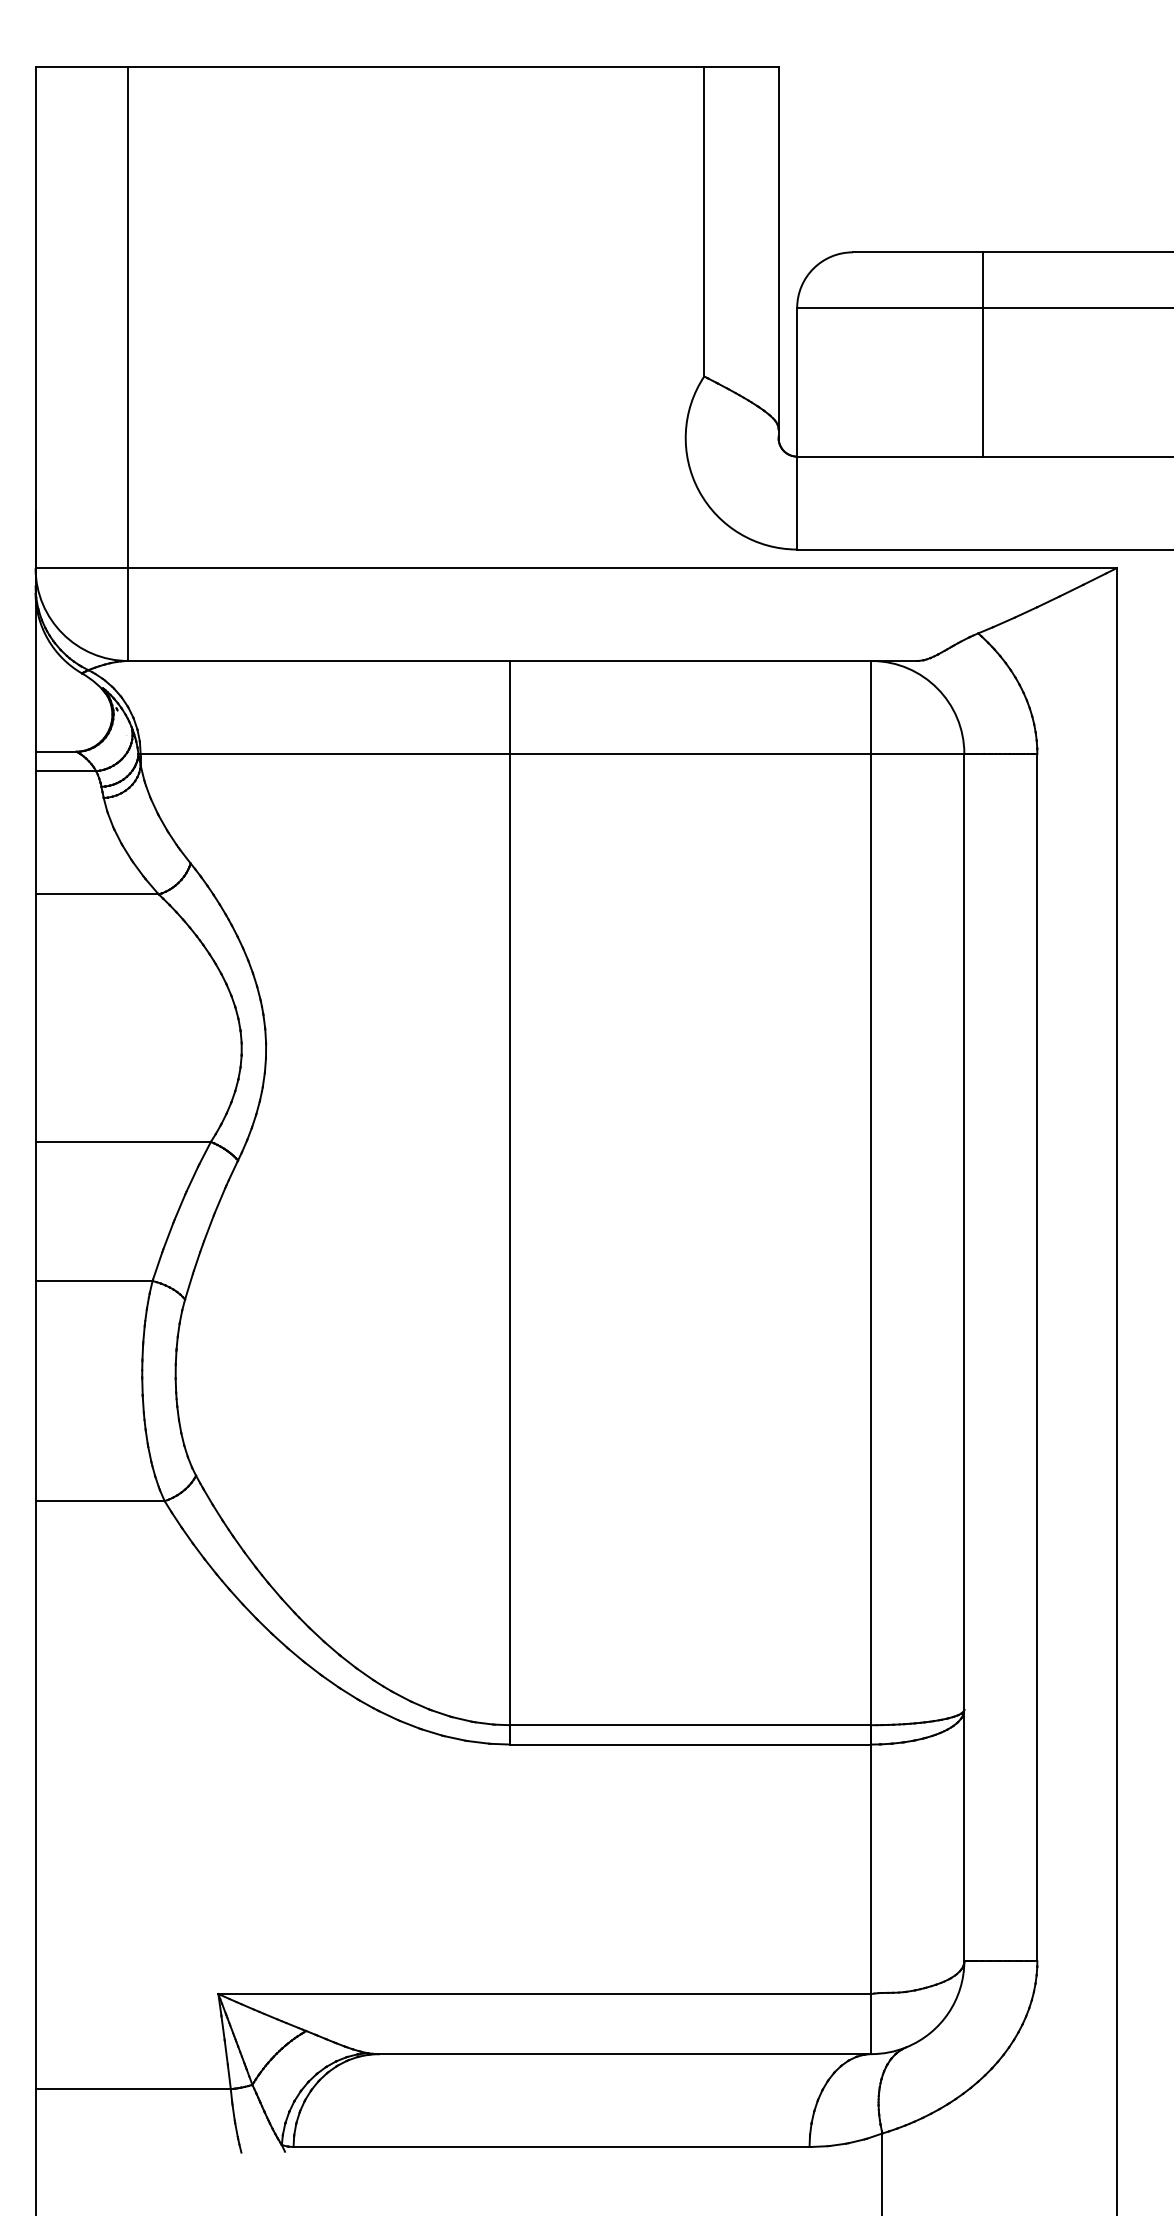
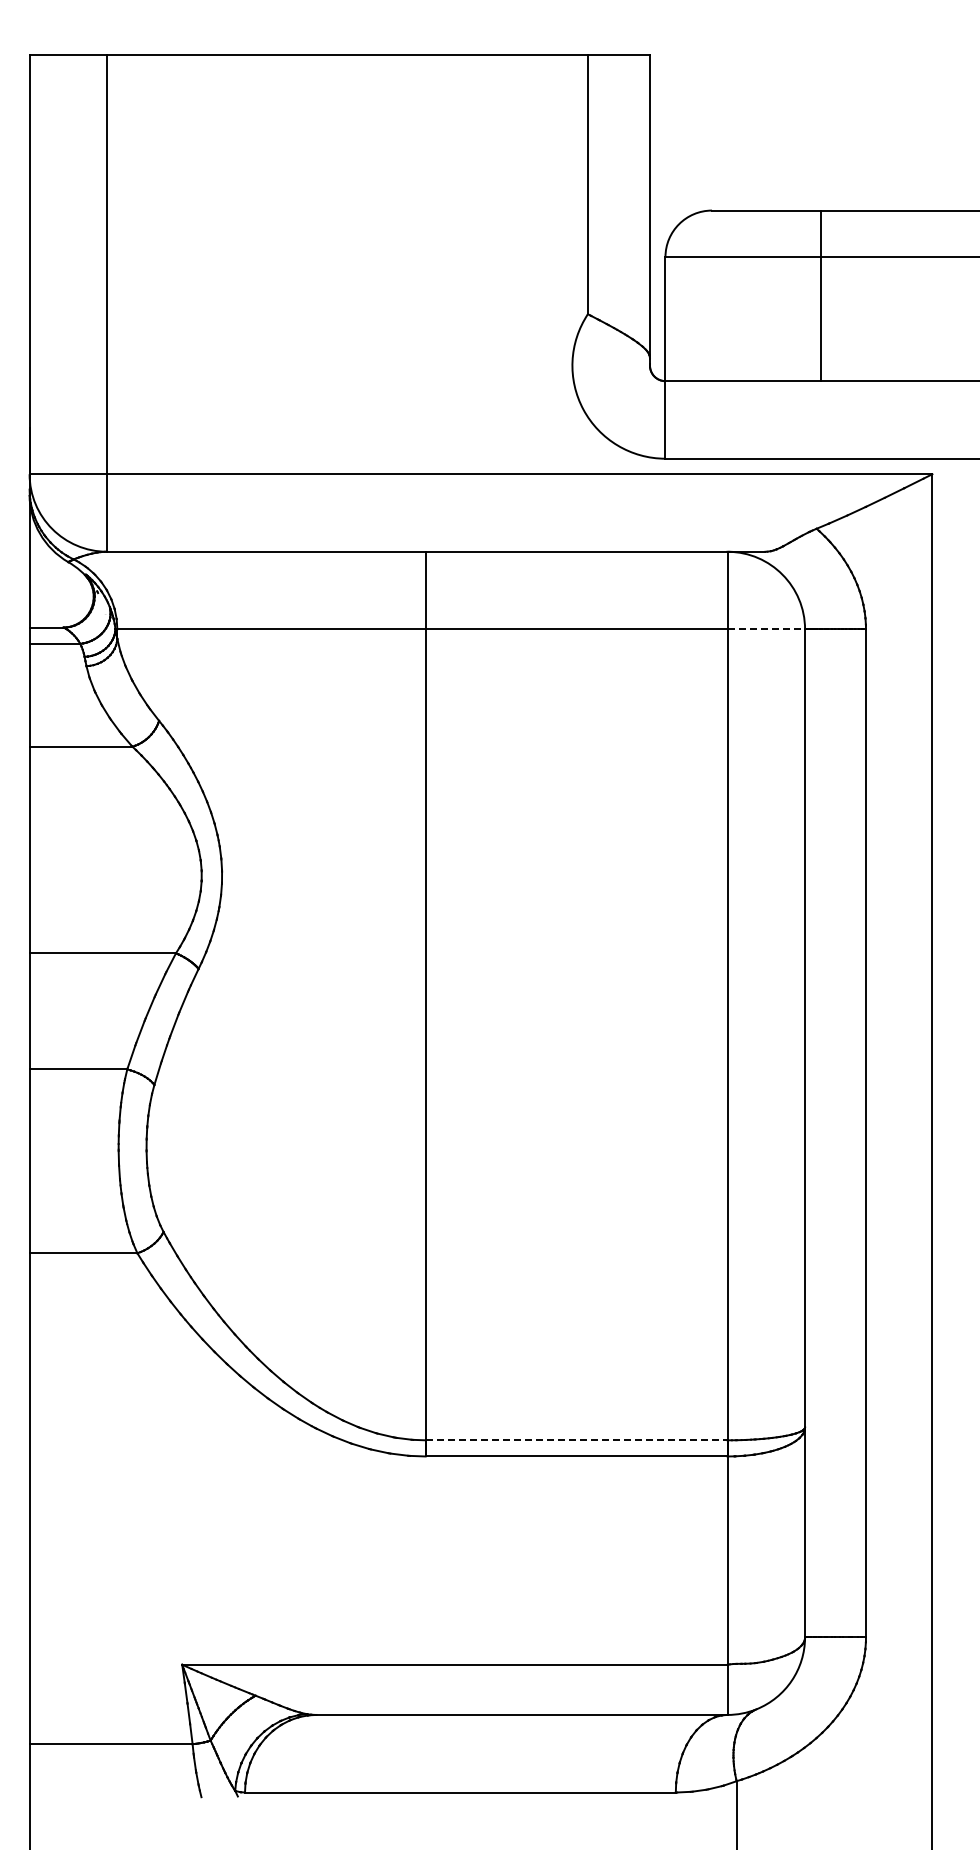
line: (918, 754) -> (766, 629), solid -> dashed
line: (690, 1725) -> (576, 1440), solid -> dashed

